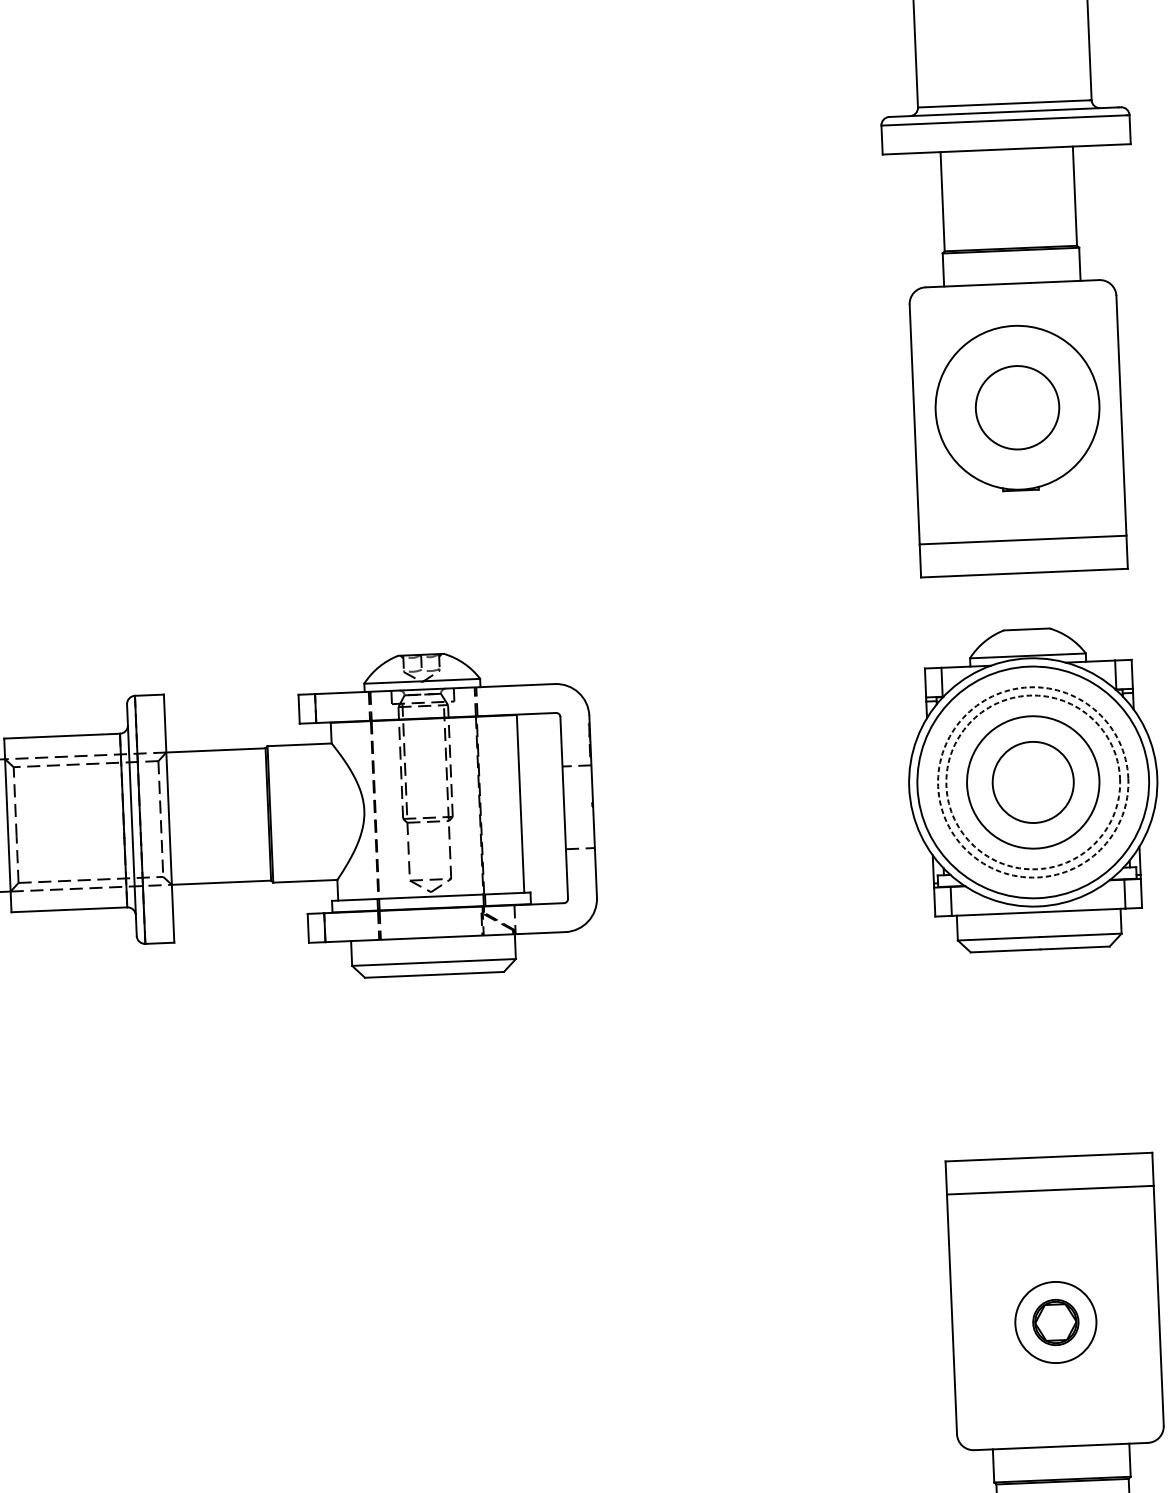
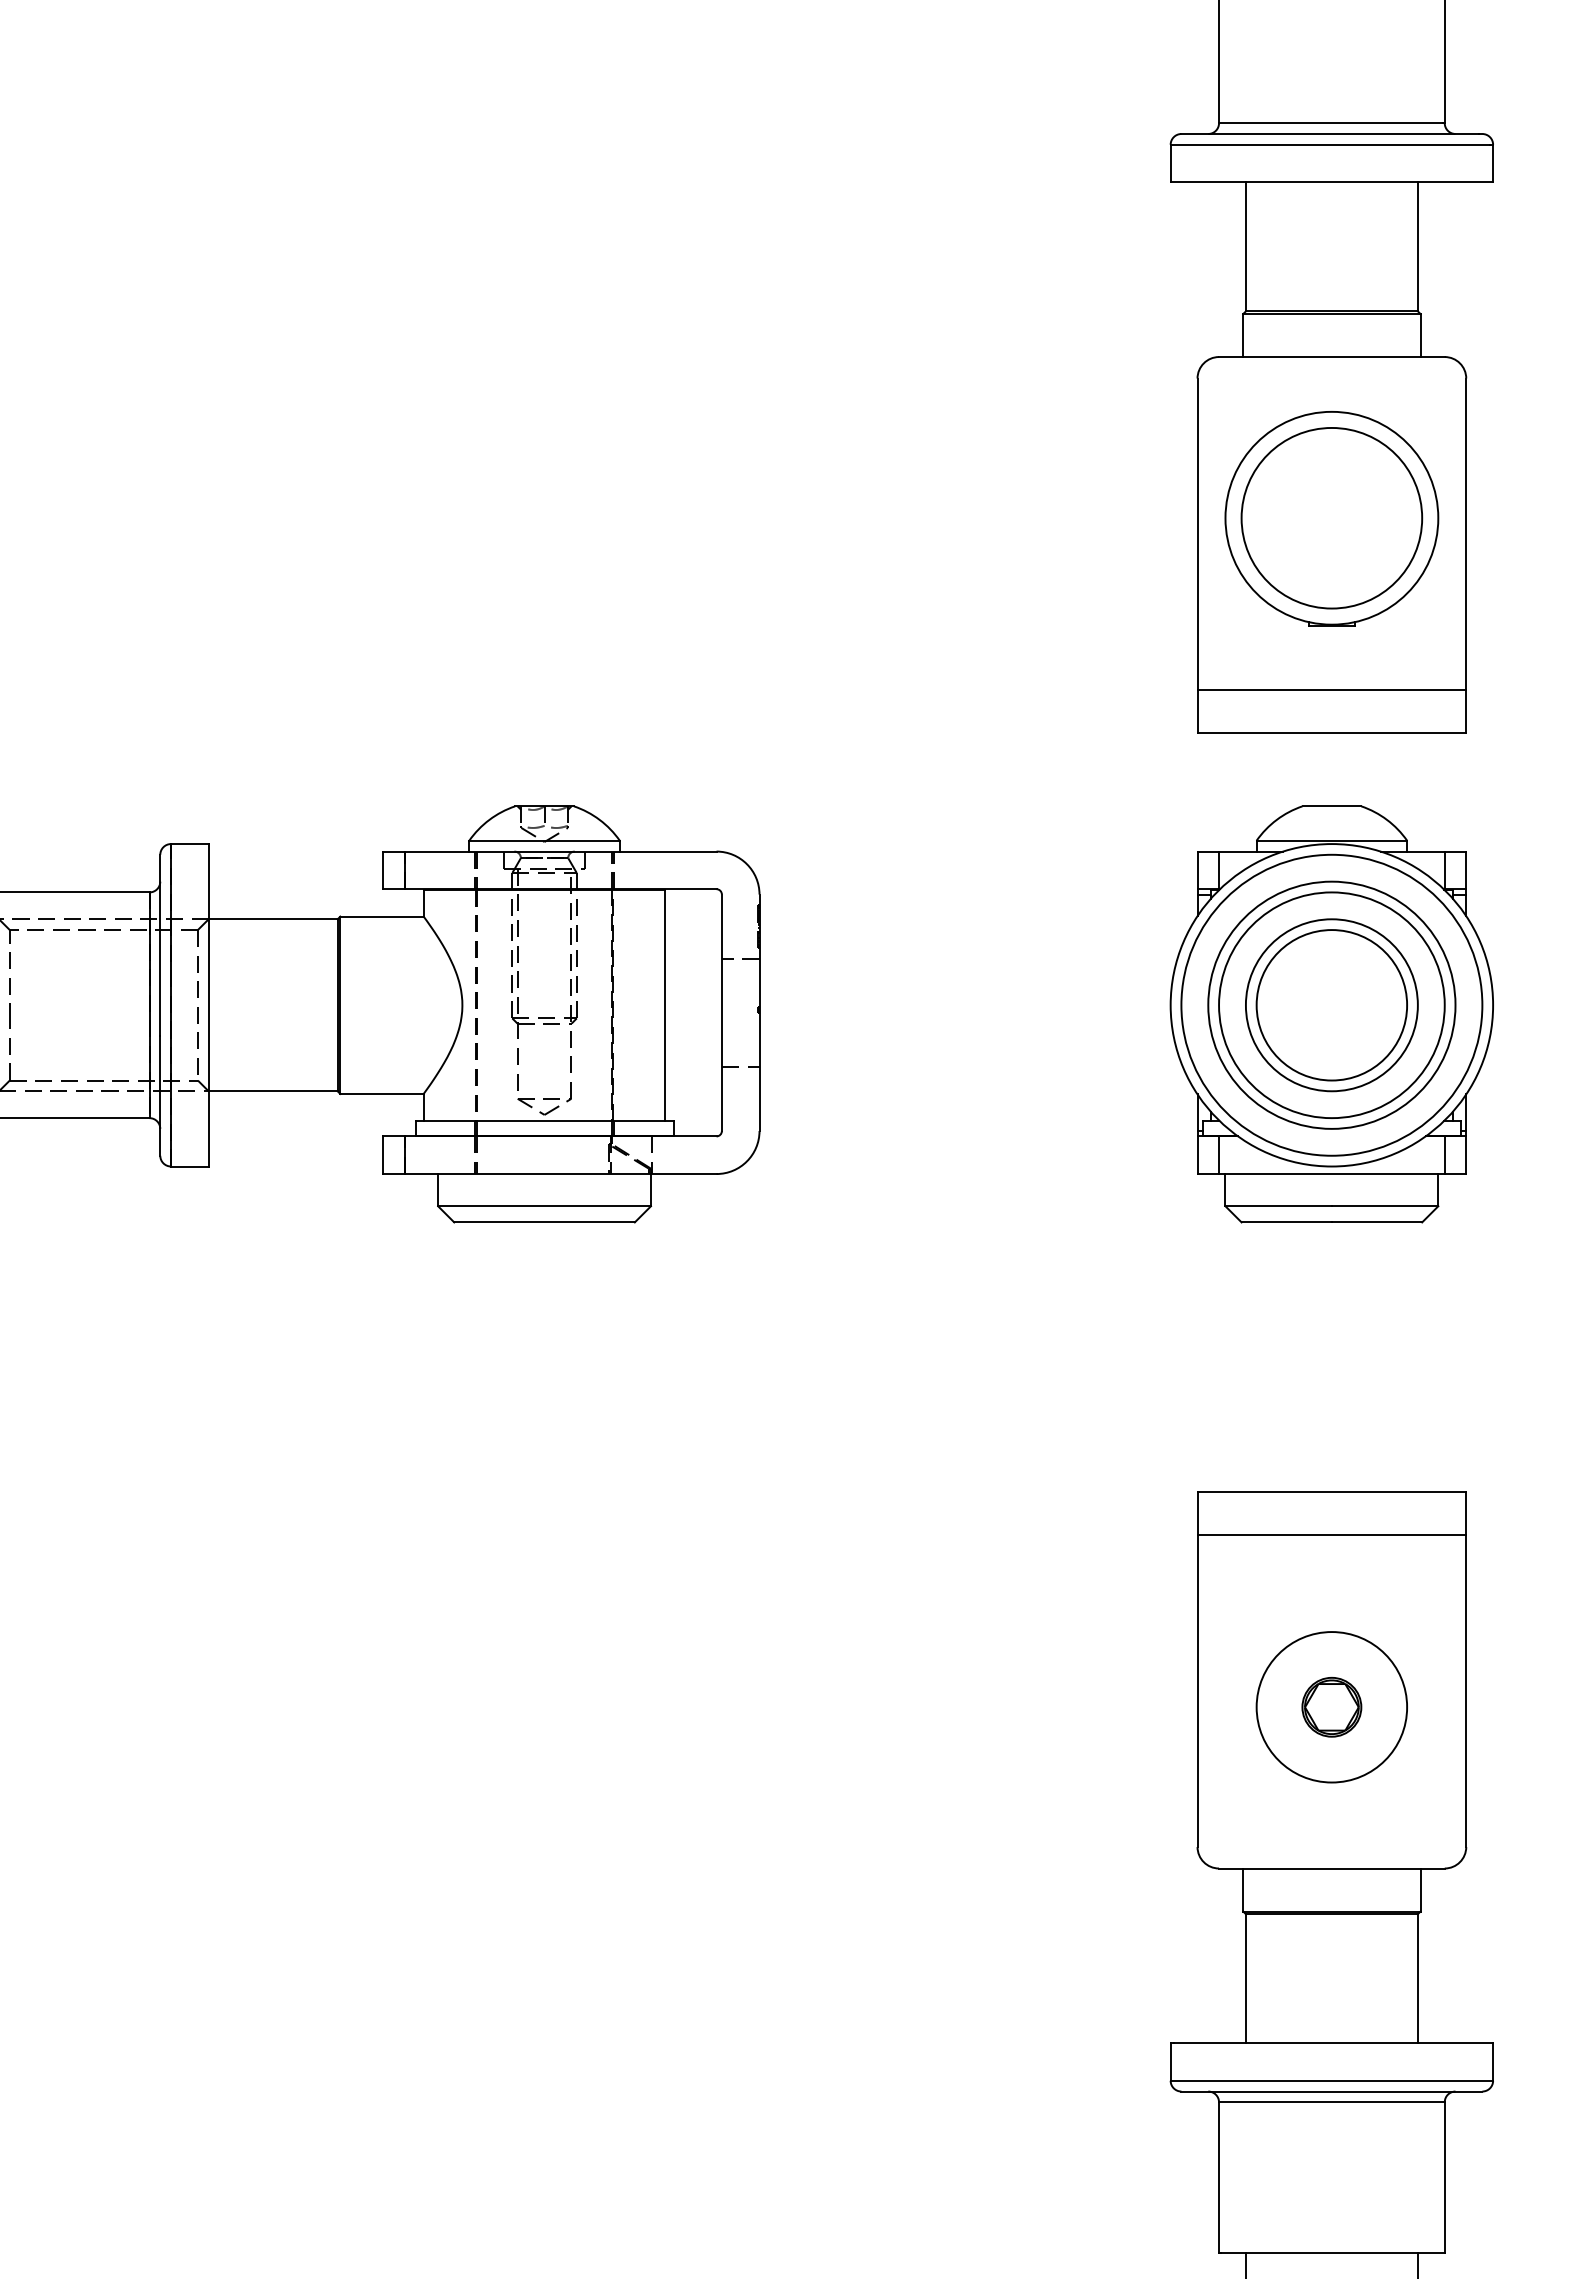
circle: (1017, 407) -> (1331, 517), size x1.67
circle: (1032, 781) -> (1331, 1004), dashed -> solid
circle: (1032, 782) -> (1331, 1005), dashed -> solid
circle: (1032, 782) -> (1331, 1005), size x1.43
circle: (1055, 1322) -> (1331, 1707), size x1.43

